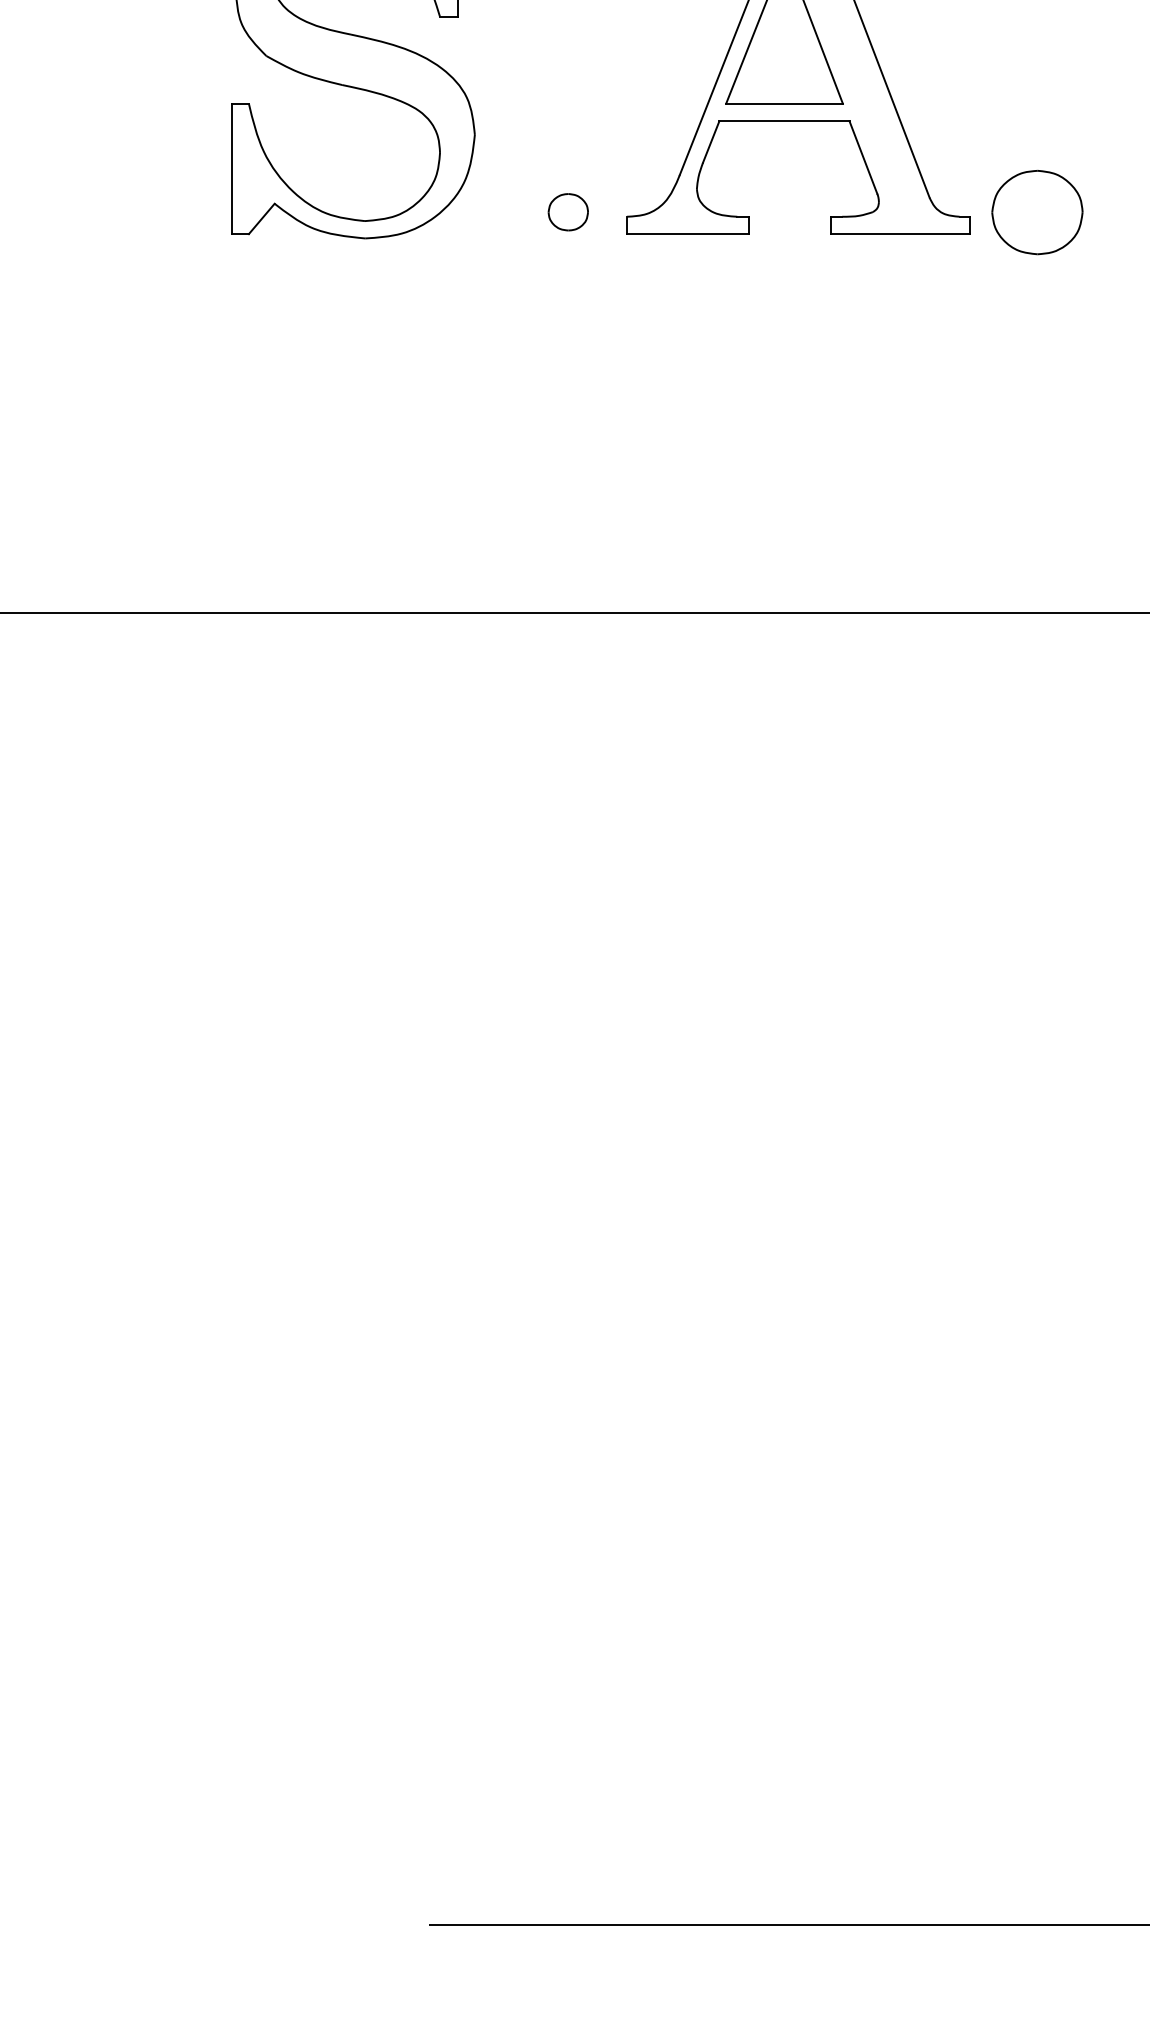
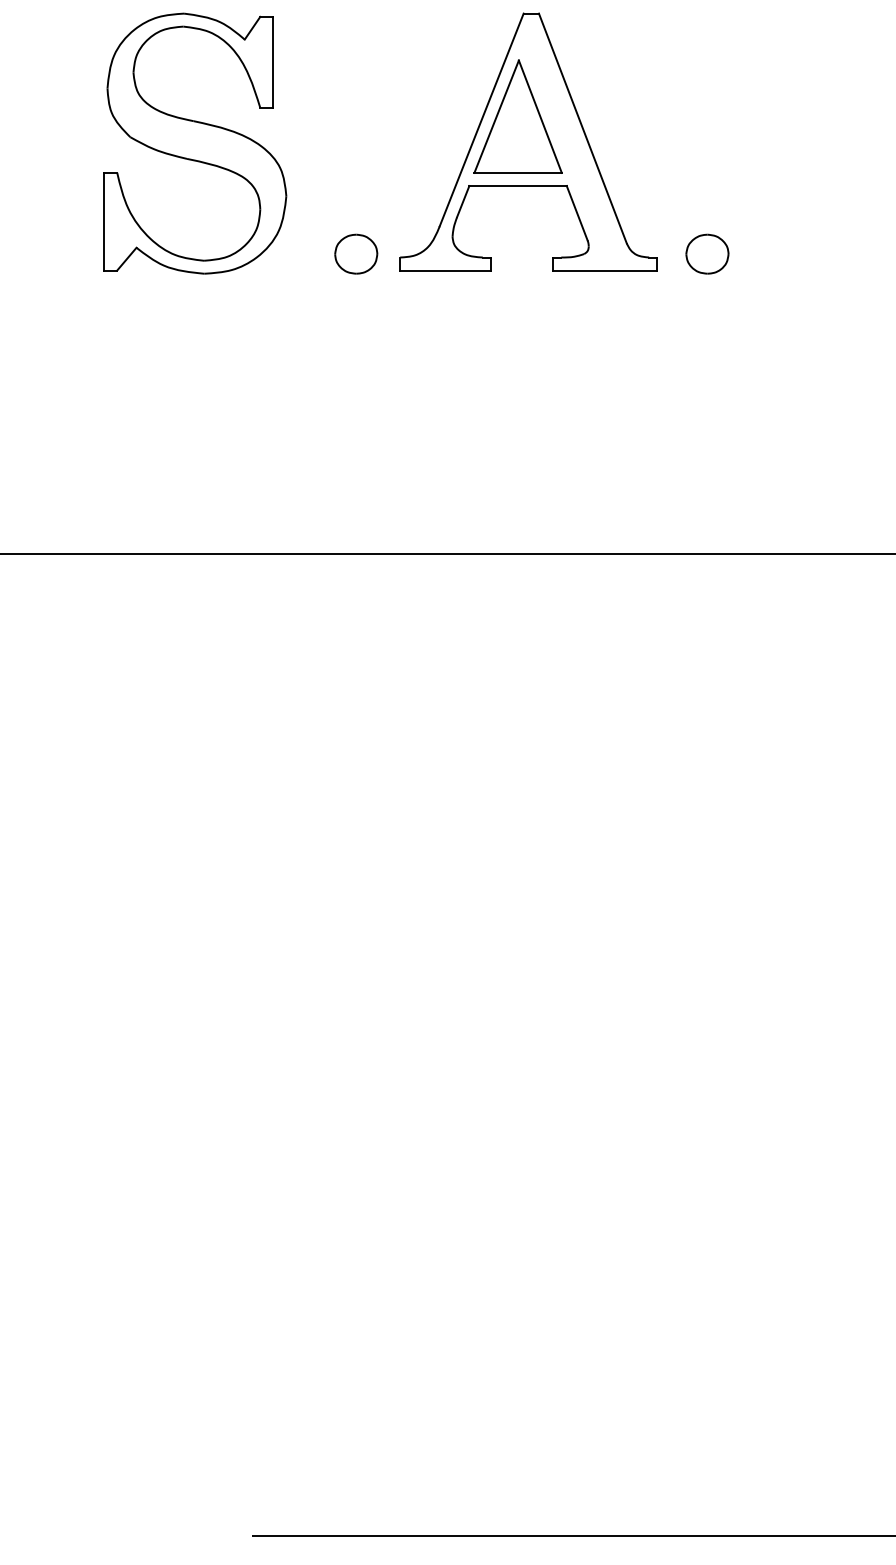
part: (568, 211) -> (356, 253), size x1.43
part: (1037, 211) -> (707, 253), size x0.62

